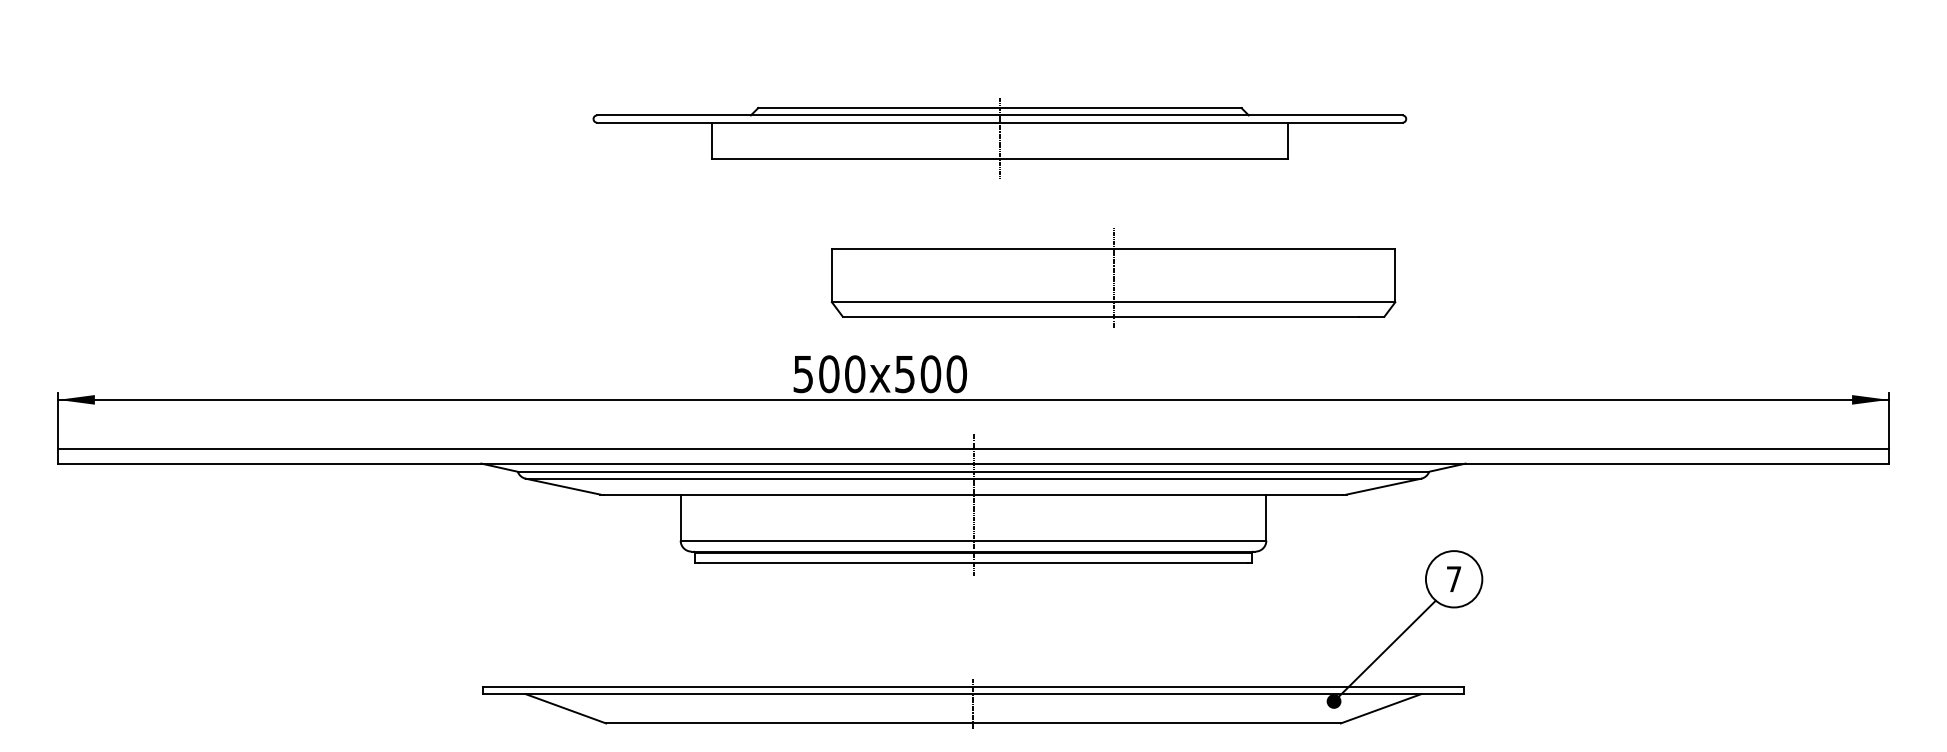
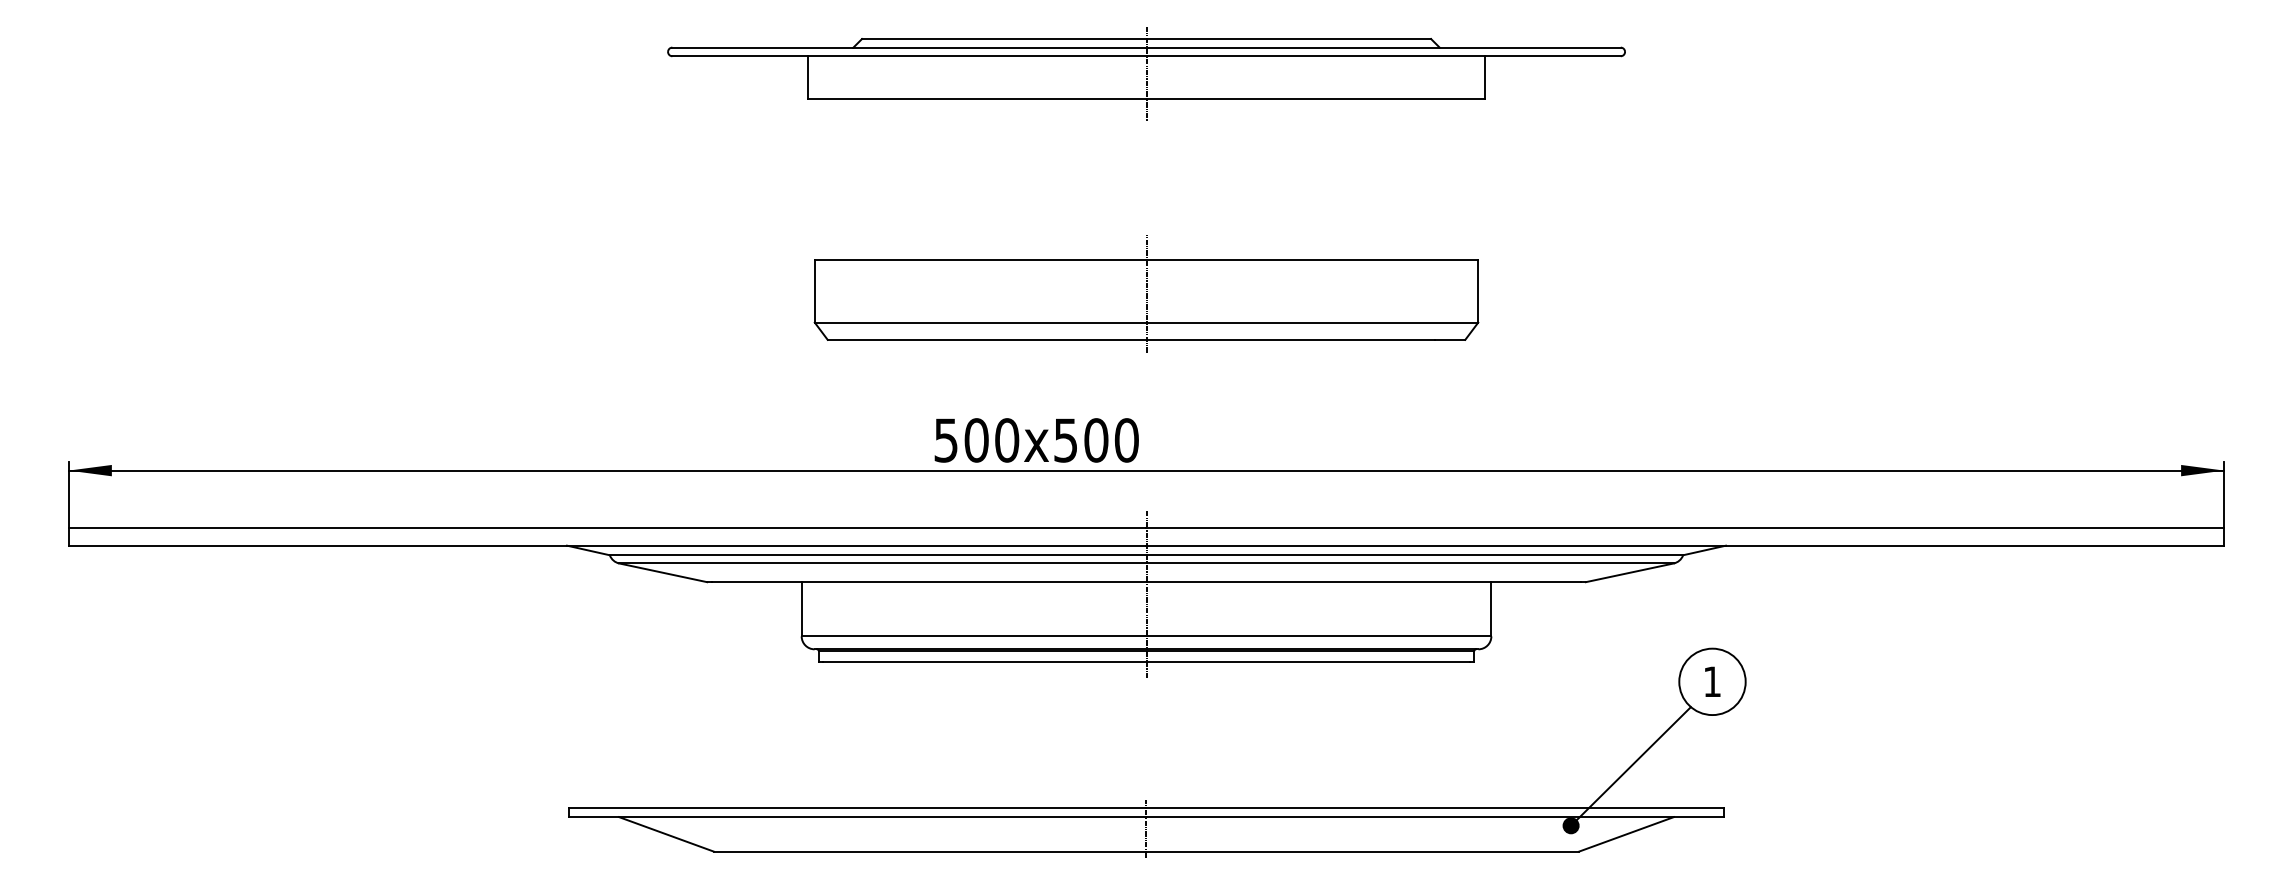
part: (999, 137) -> (1146, 73), moved
part: (1113, 277) -> (1146, 293), moved
text: (1454, 578) -> (1712, 681), 7 -> 1

